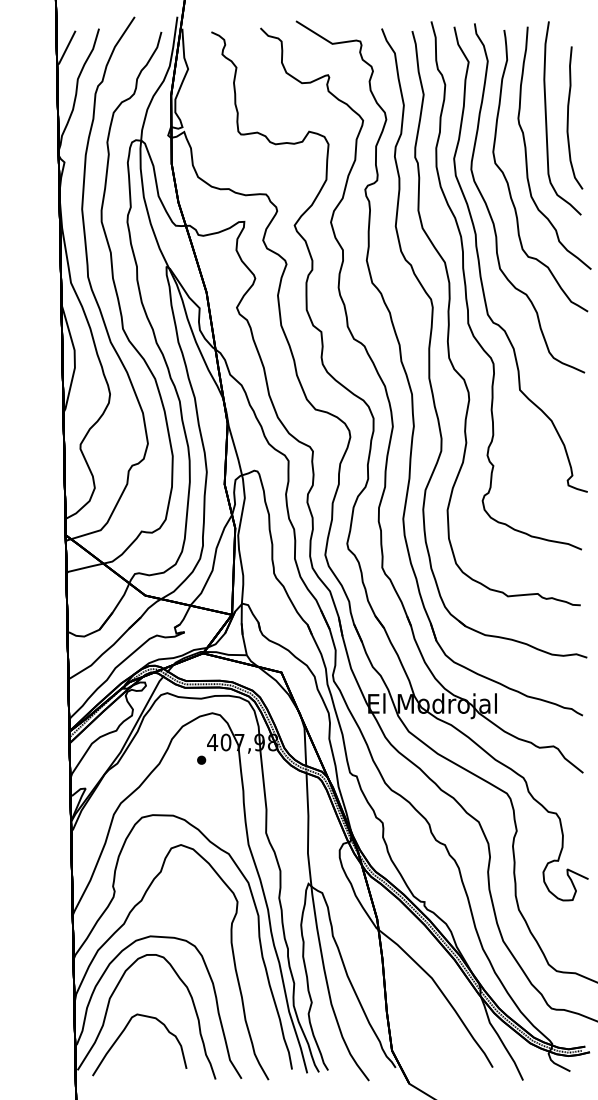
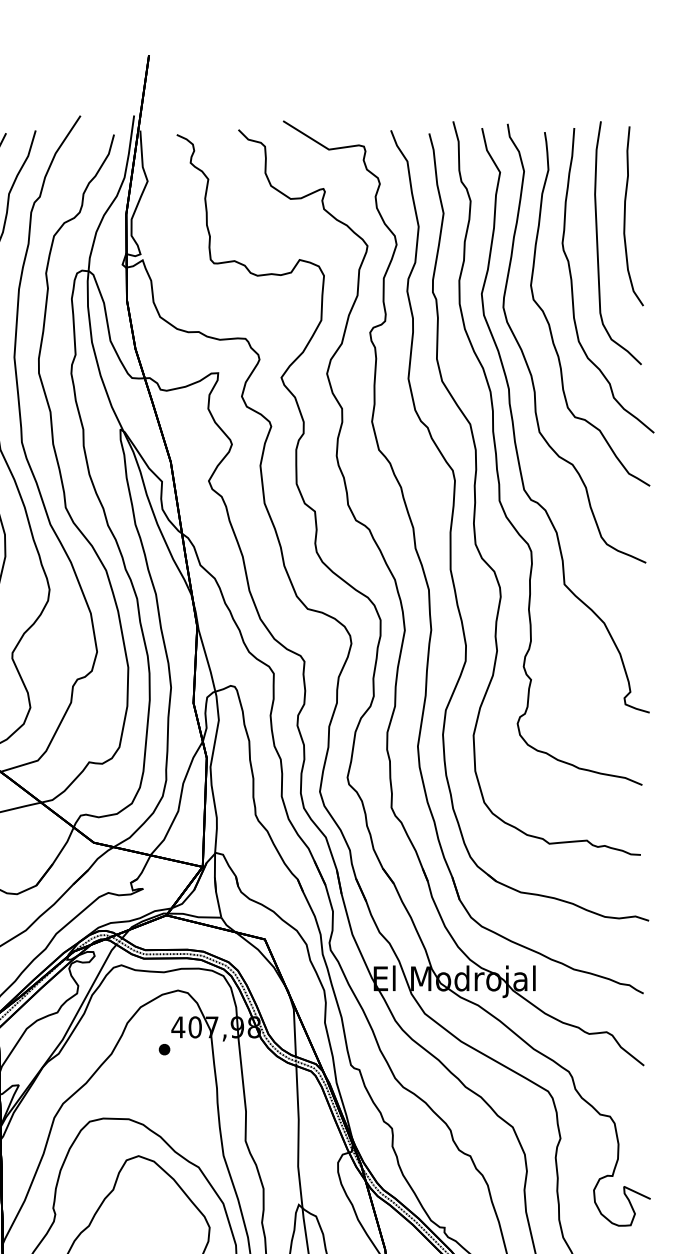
part: (574, 117) -> (633, 215), moved

